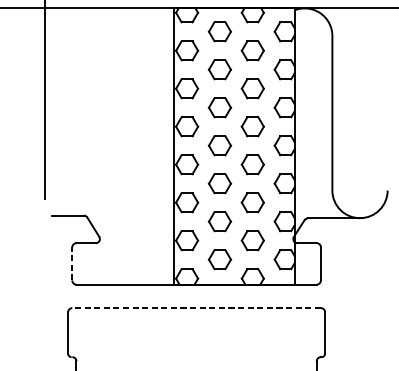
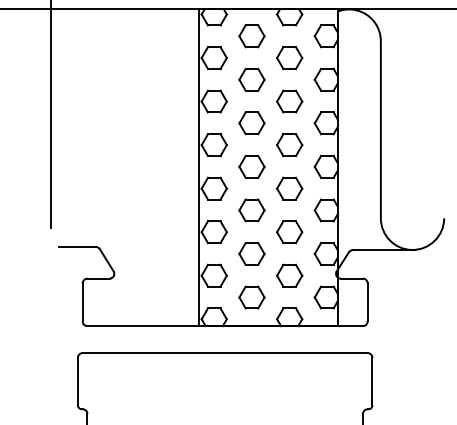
line: (72, 263) -> (82, 301), dashed -> solid
line: (196, 308) -> (225, 353), dashed -> solid

